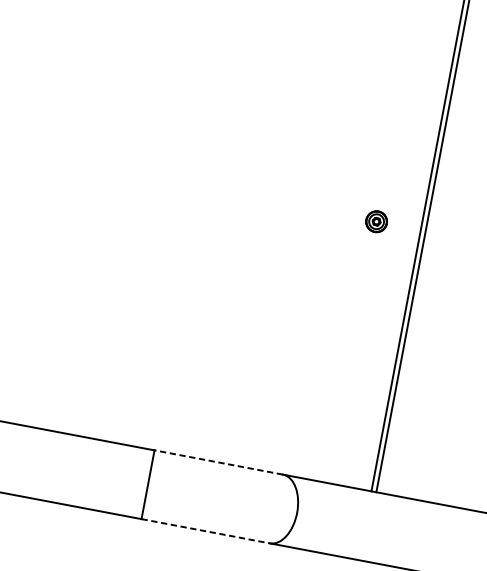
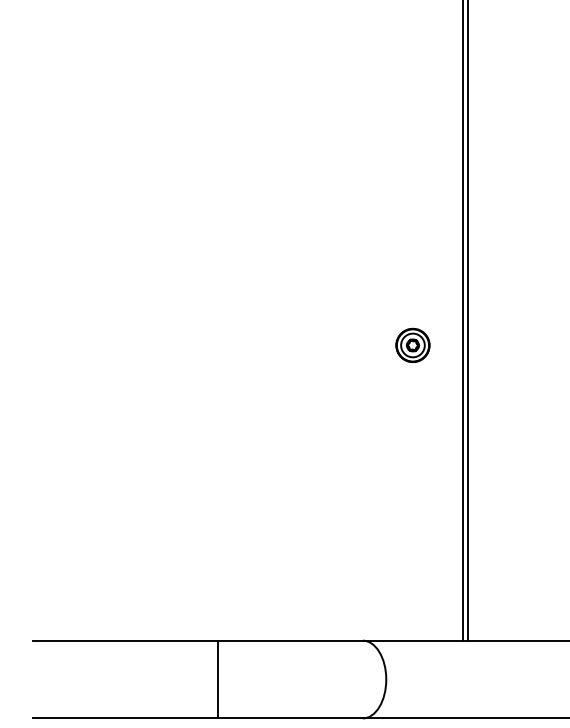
part: (376, 220) -> (412, 344), size x1.43
line: (218, 462) -> (290, 640), dashed -> solid
line: (205, 531) -> (290, 718), dashed -> solid

